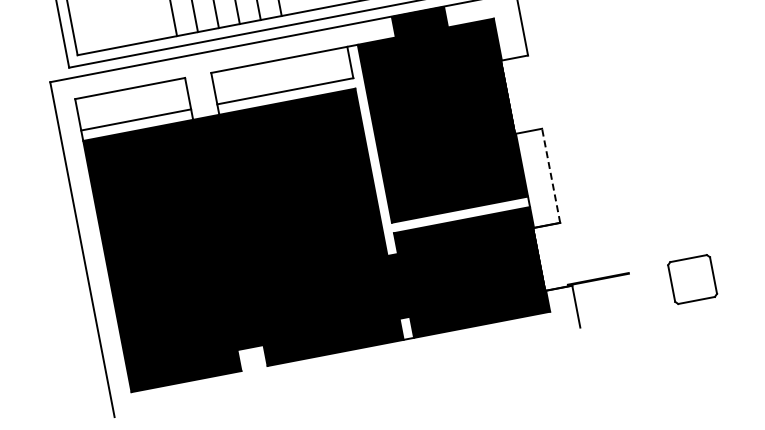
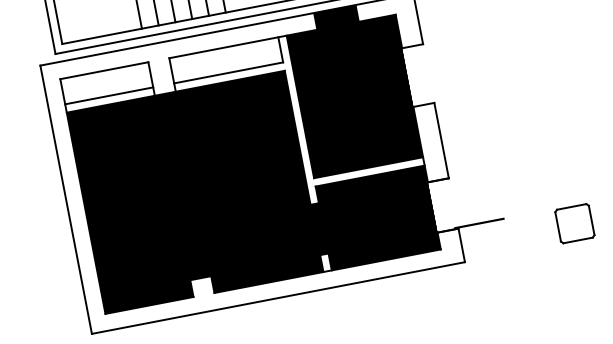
line: (551, 175) -> (441, 140), dashed -> solid
part: (692, 279) -> (574, 223), moved
line: (347, 372) -> (278, 298), added

